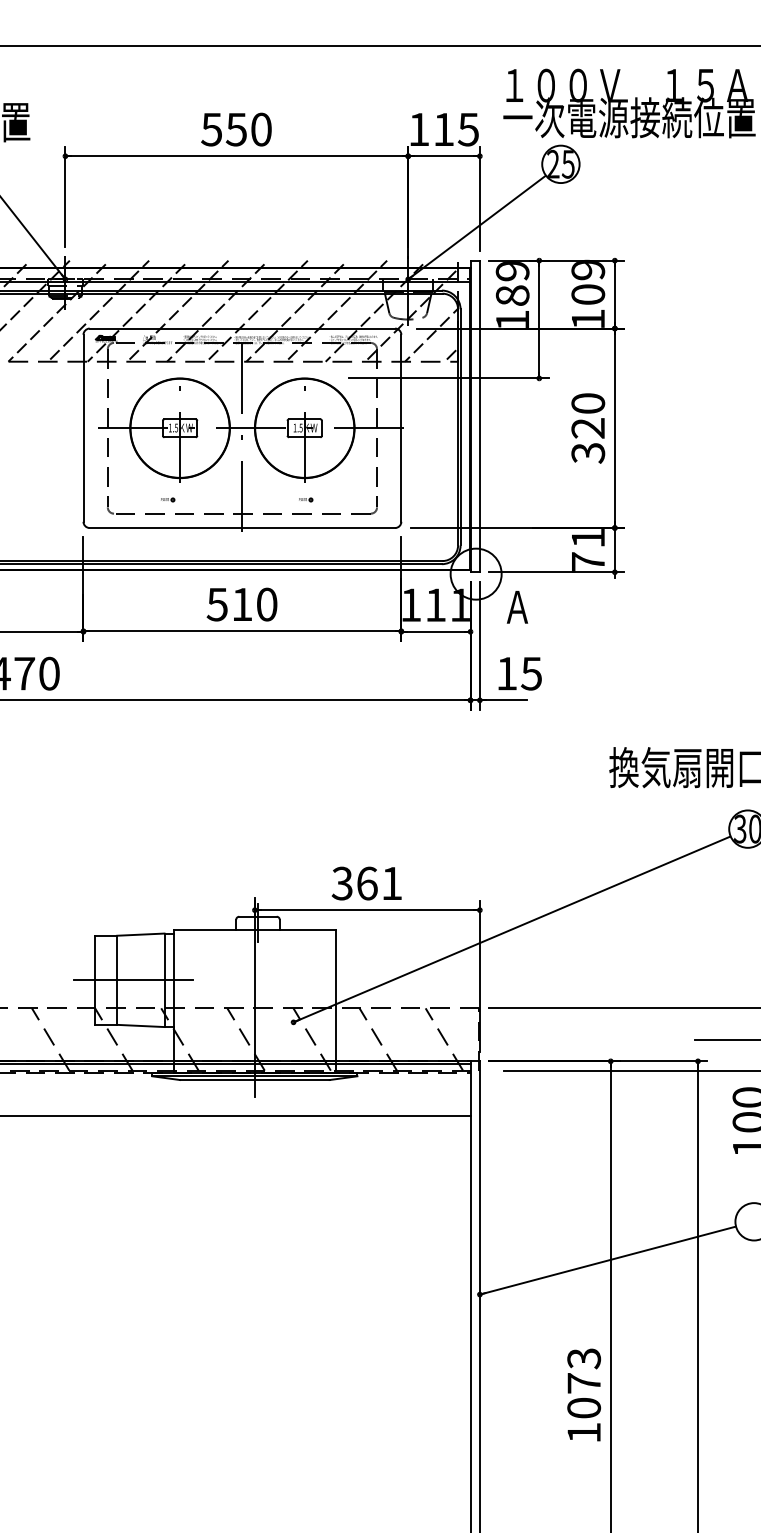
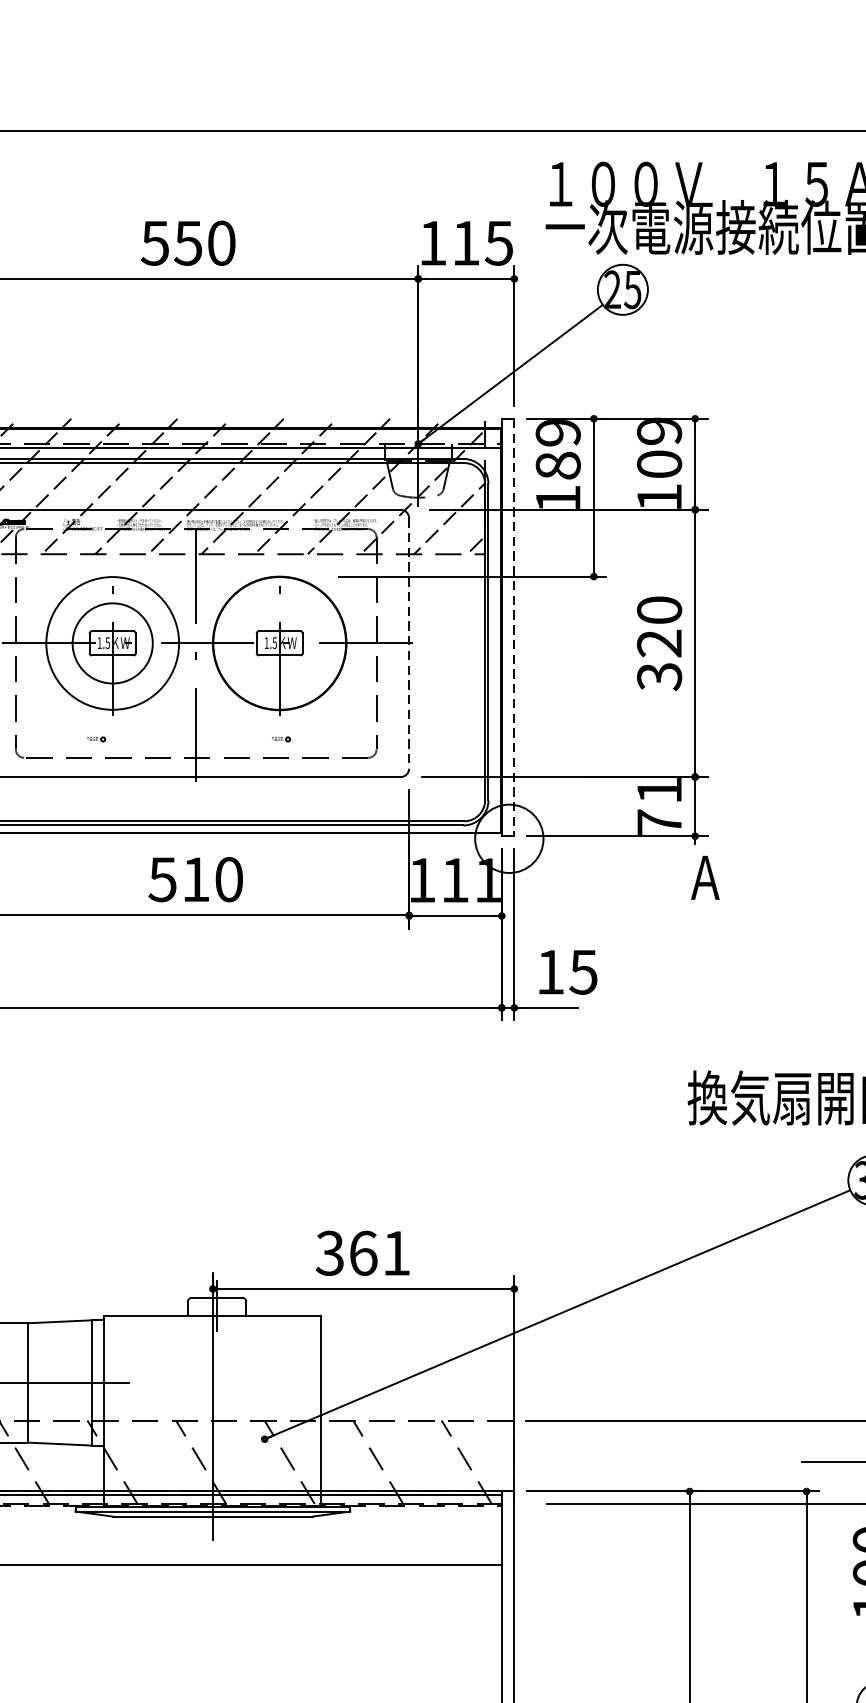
line: (479, 416) -> (513, 627), solid -> dashed
circle: (179, 428) -> (111, 643), size x0.6
line: (401, 428) -> (409, 643), solid -> dashed
text: (517, 607) -> (705, 878), moved

